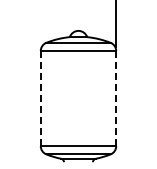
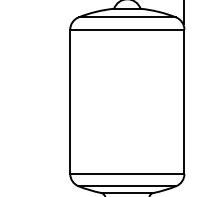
line: (40, 98) -> (69, 101), dashed -> solid
line: (116, 98) -> (184, 101), dashed -> solid

